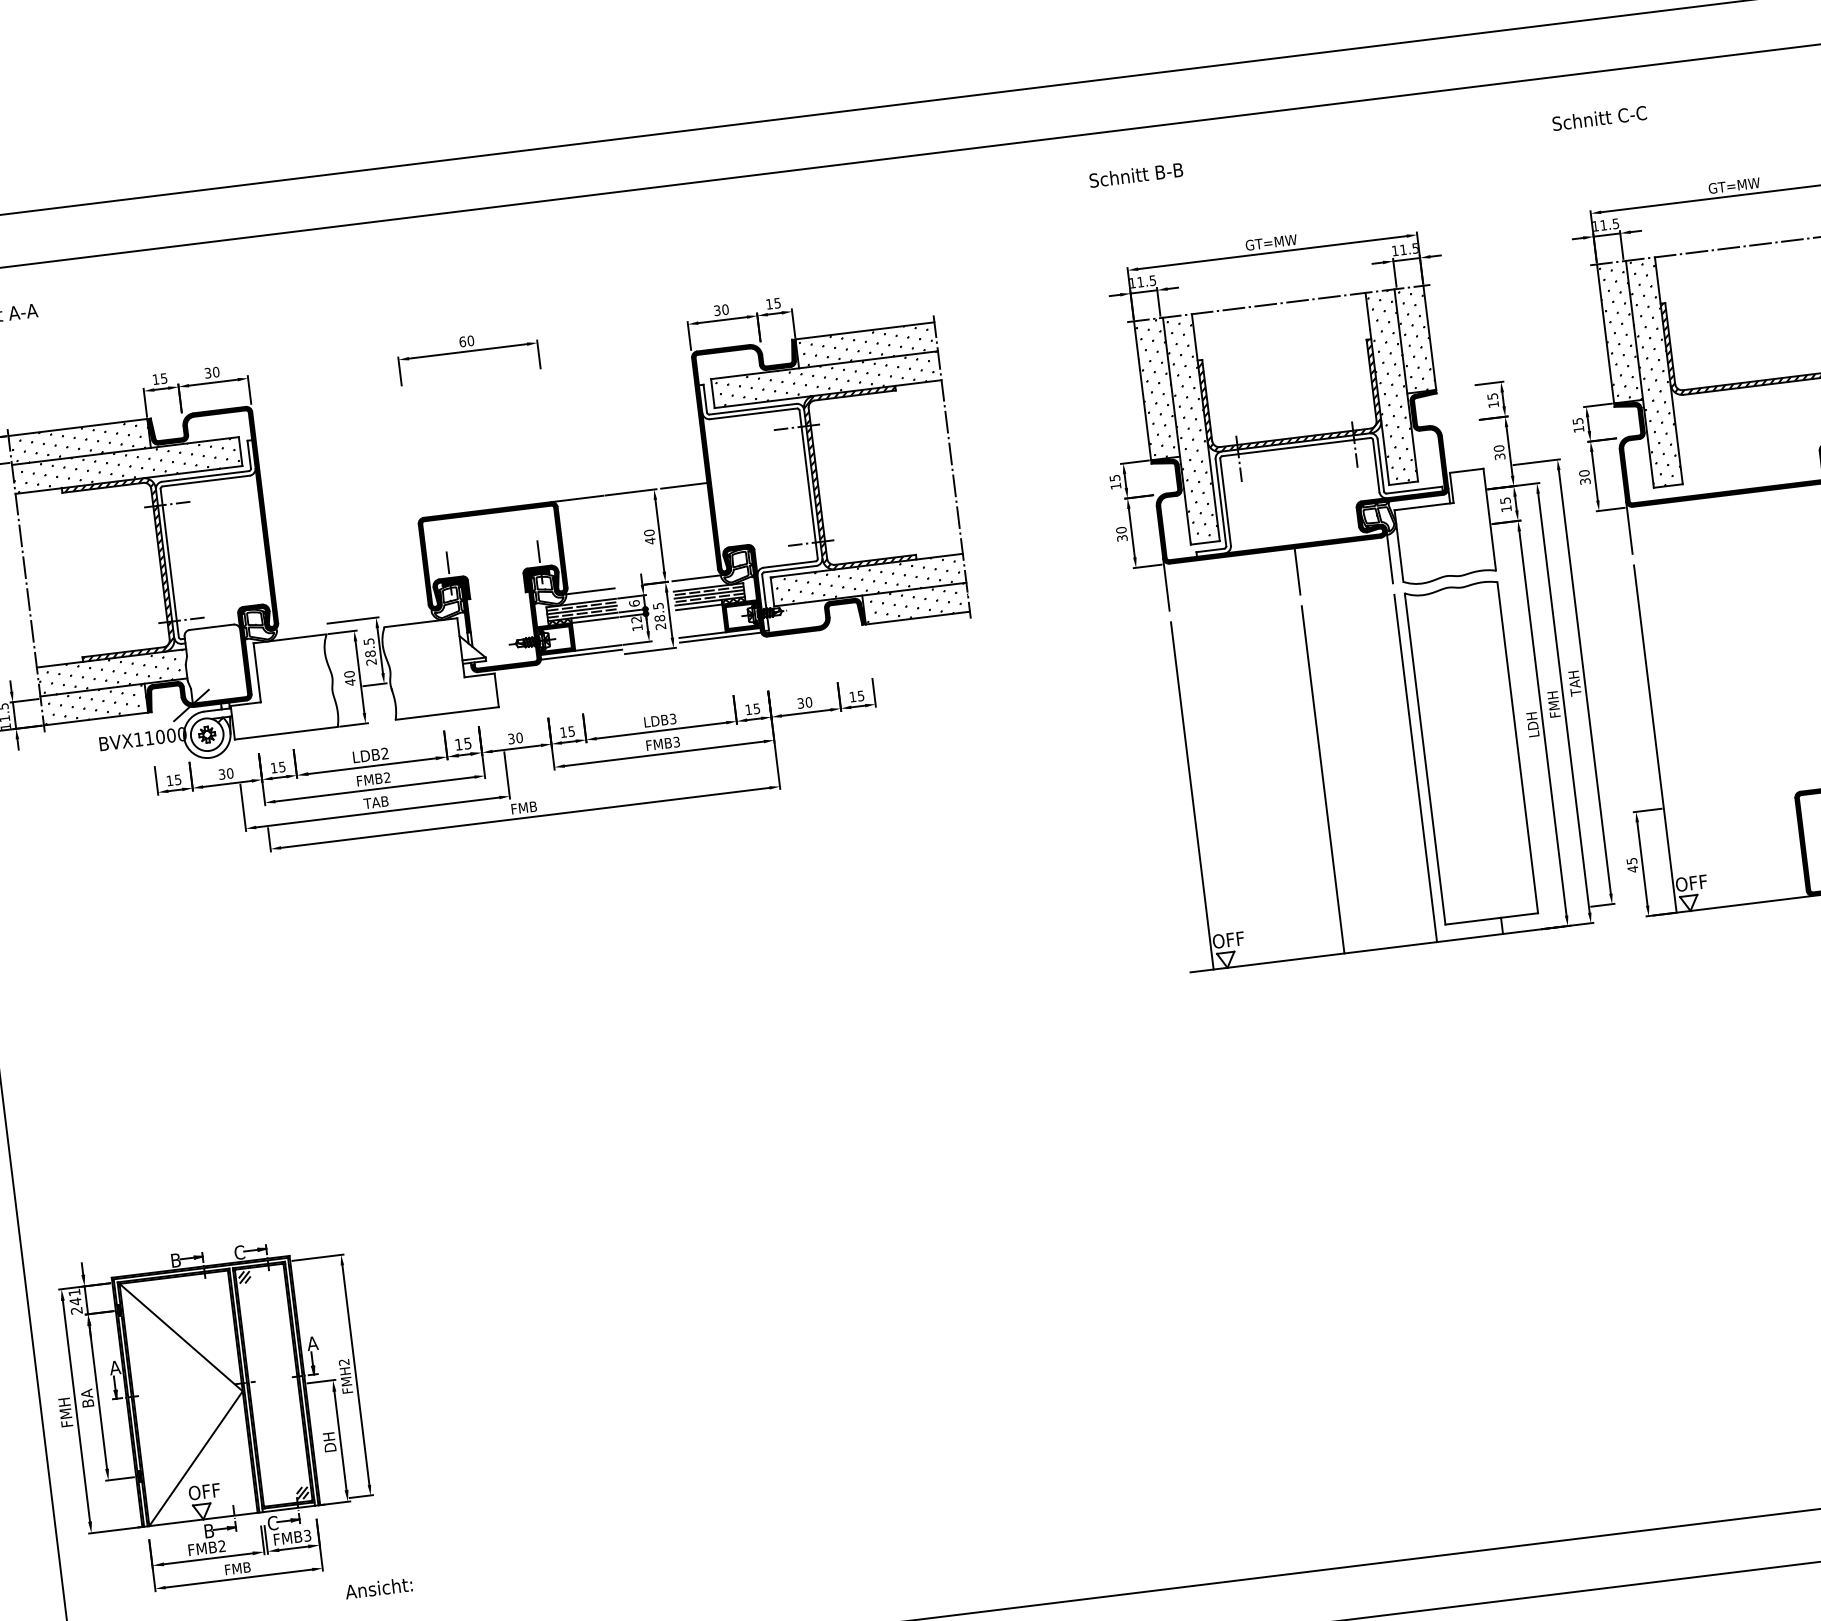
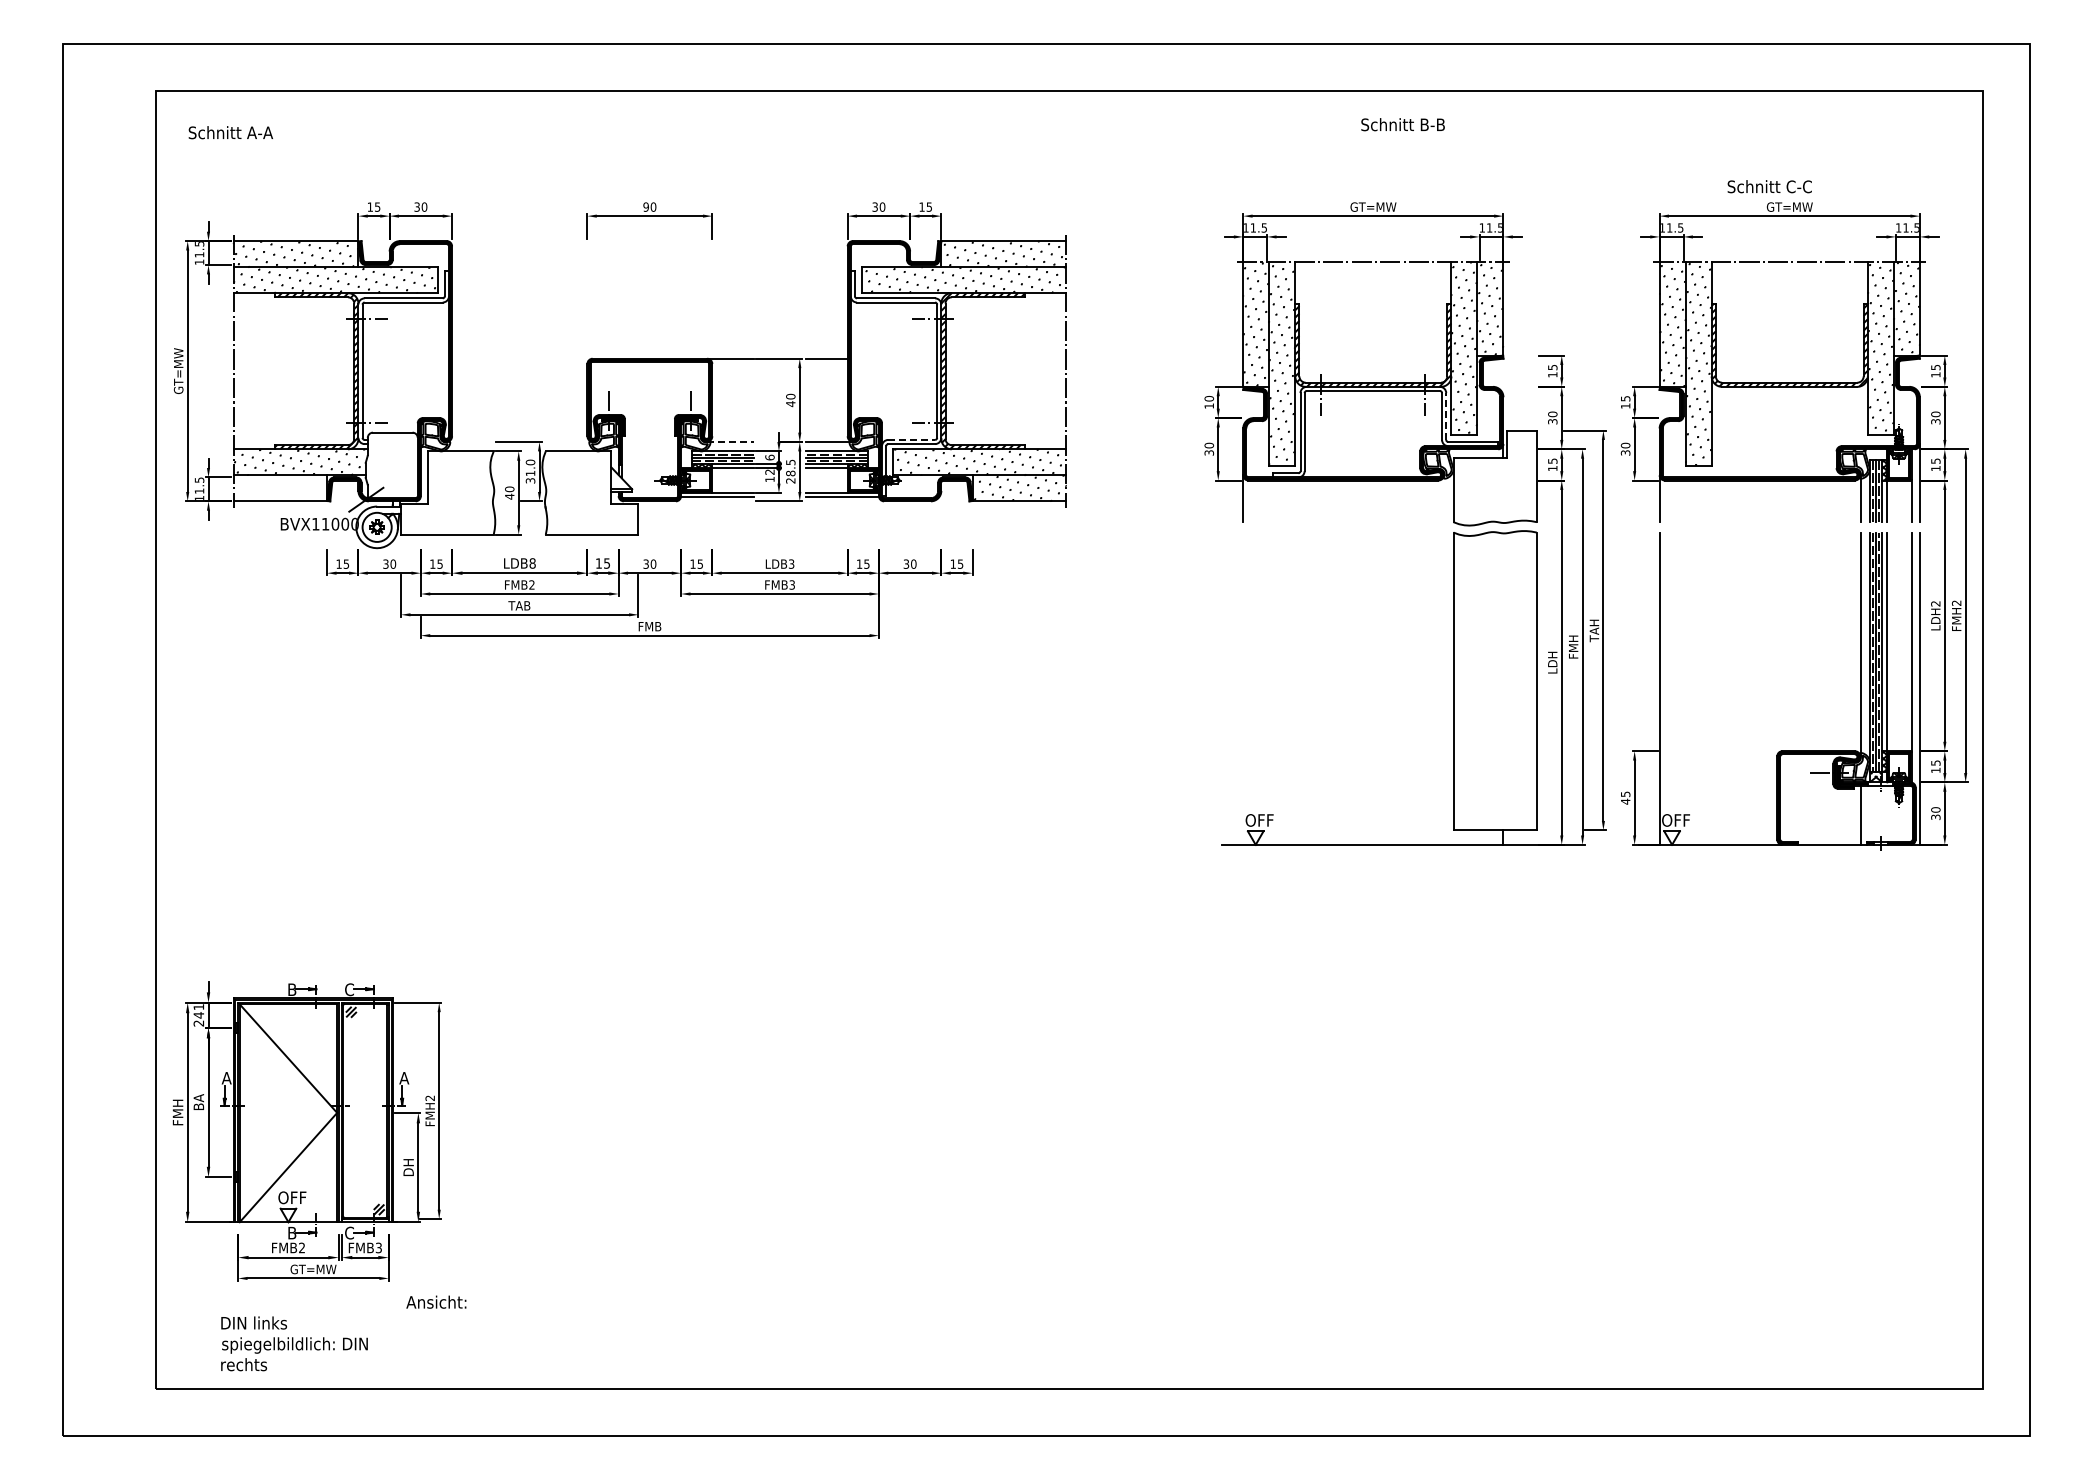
text: (1599, 118) -> (1769, 186), moved
text: (1135, 175) -> (1402, 124), moved
text: (462, 341) -> (646, 206), 60 -> 90
line: (1381, 465) -> (1446, 416), solid -> dashed
text: (1114, 477) -> (1208, 398), 15 -> 10
line: (1390, 556) -> (1444, 498), removed
line: (790, 563) -> (912, 439), solid -> dashed
line: (1297, 571) -> (1360, 501), removed
line: (589, 591) -> (731, 442), solid -> dashed
text: (370, 651) -> (530, 471), 28.5 -> 31.0
hatch: (94, 704) -> (280, 488), removed
text: (384, 753) -> (532, 563), LDB2 -> LDB8
line: (1416, 768) -> (1444, 688), removed
line: (1322, 779) -> (1360, 688), removed
line: (1192, 795) -> (1243, 688), removed
text: (237, 1568) -> (313, 1269), FMB -> GT=MW

